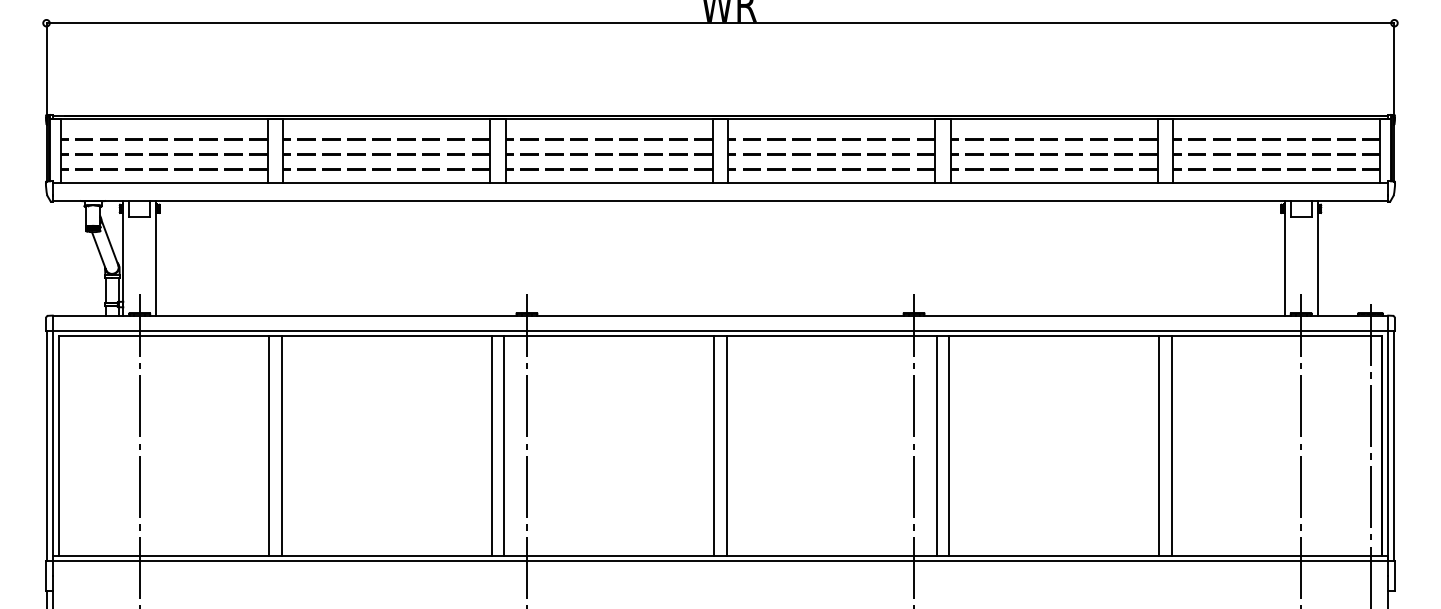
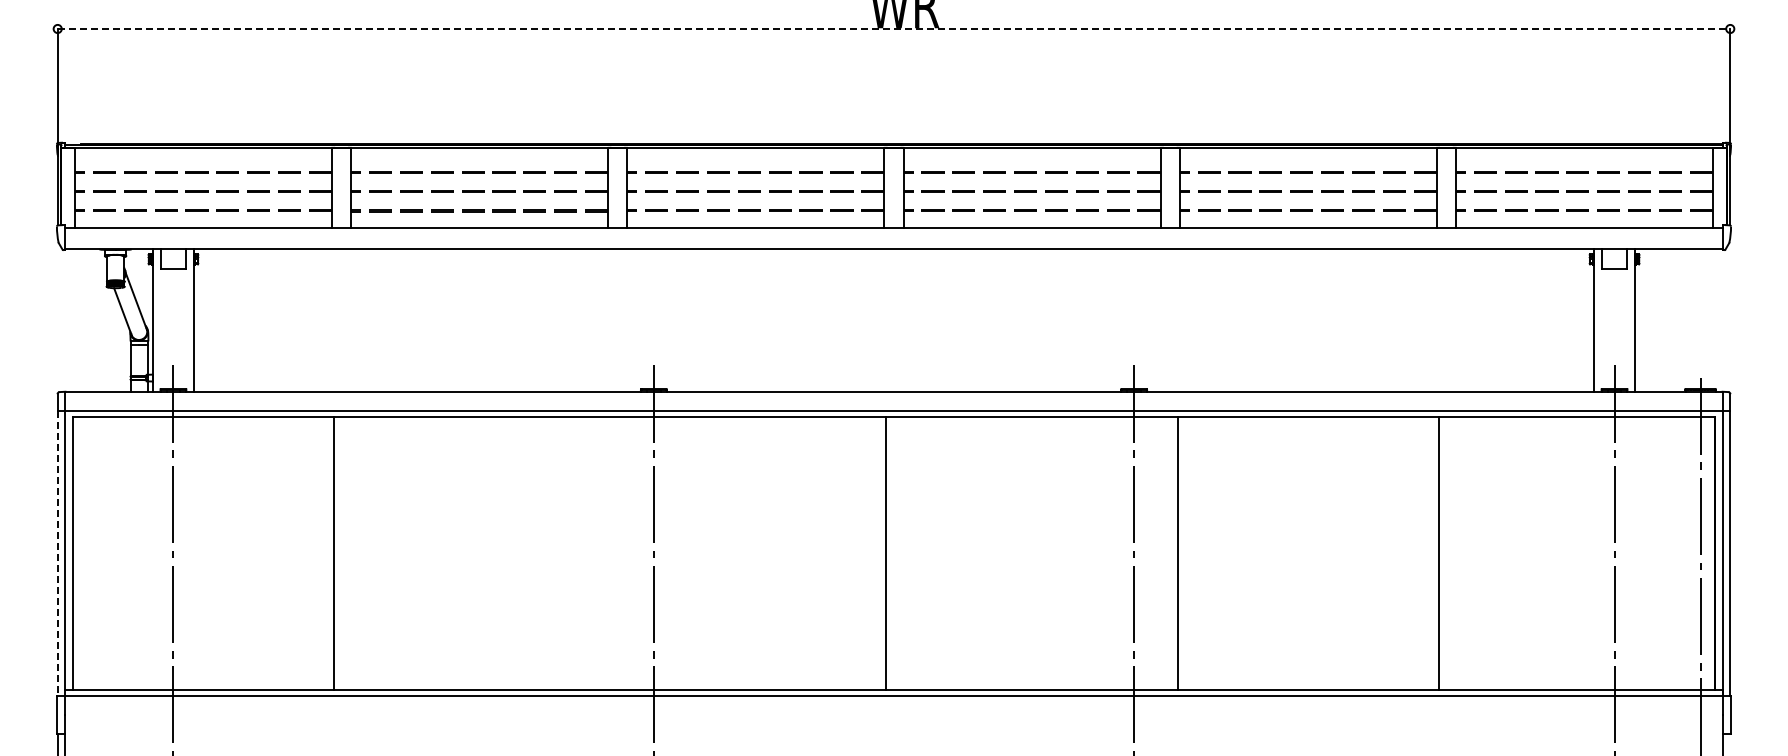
line: (720, 22) -> (894, 28), solid -> dashed
line: (46, 445) -> (57, 553), solid -> dashed
line: (281, 445) -> (349, 552), removed
line: (492, 445) -> (610, 552), removed
line: (504, 445) -> (625, 552), removed
line: (726, 445) -> (901, 552), removed
line: (936, 445) -> (1162, 552), removed
line: (1172, 445) -> (1454, 552), removed

